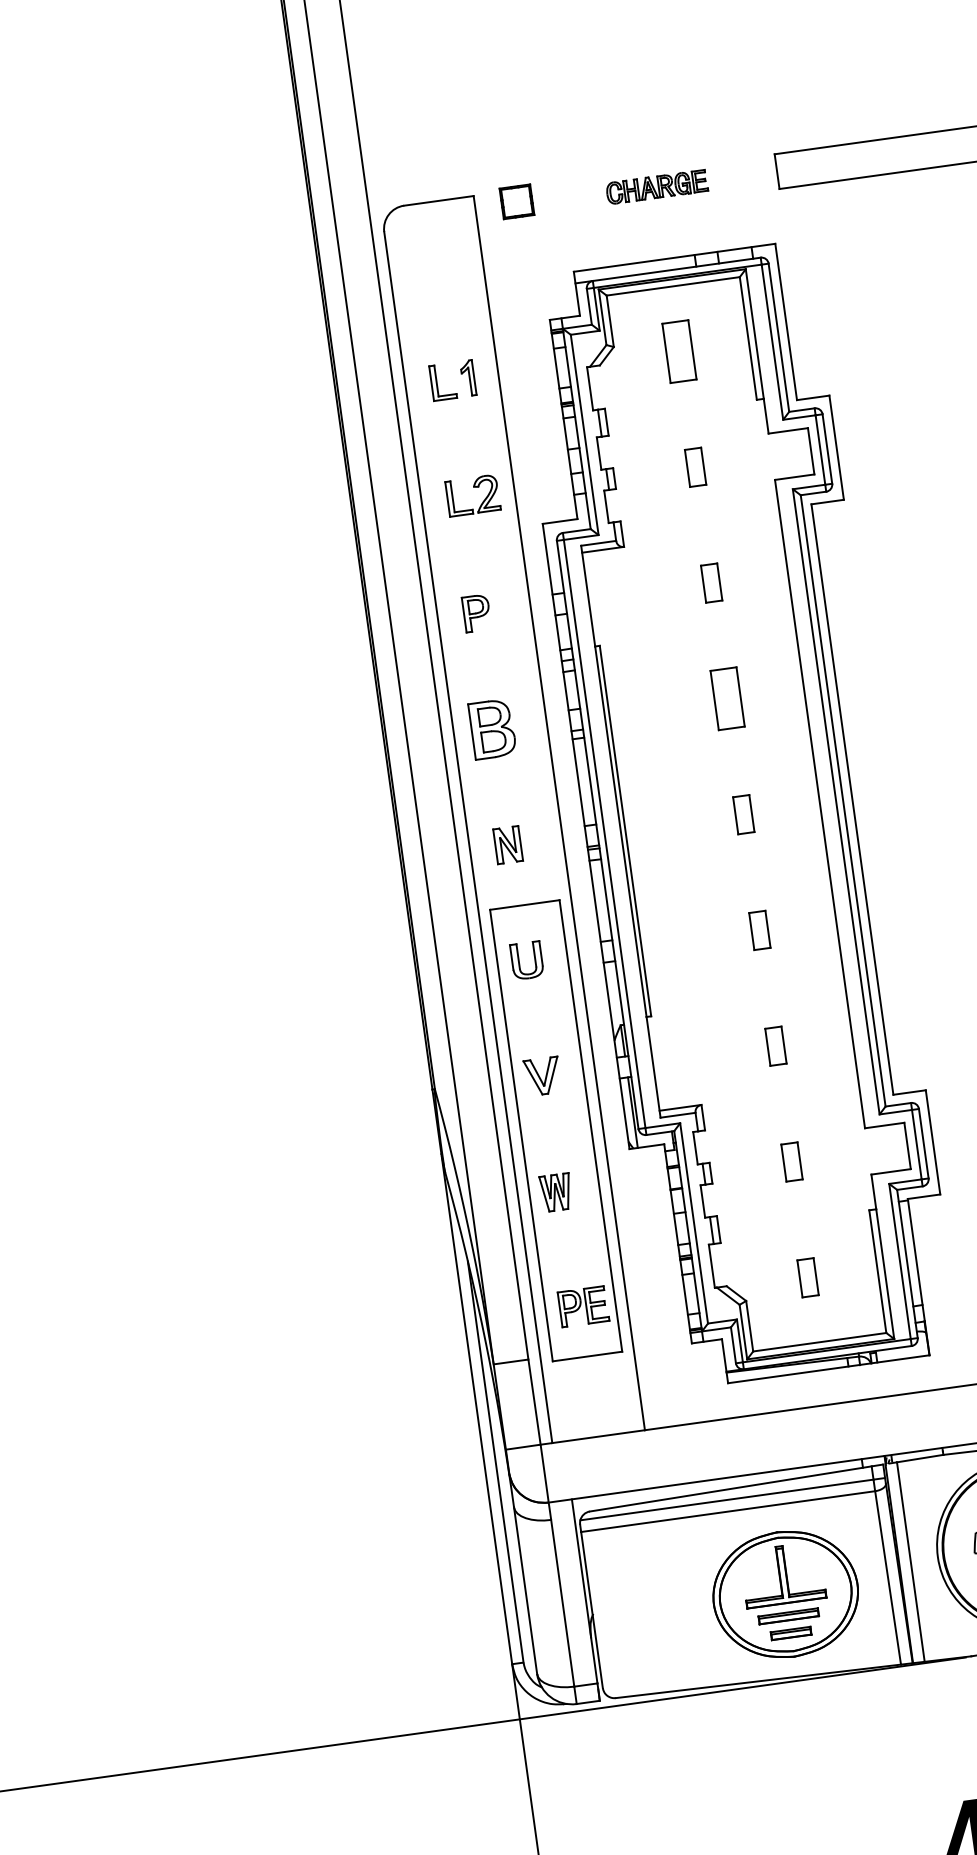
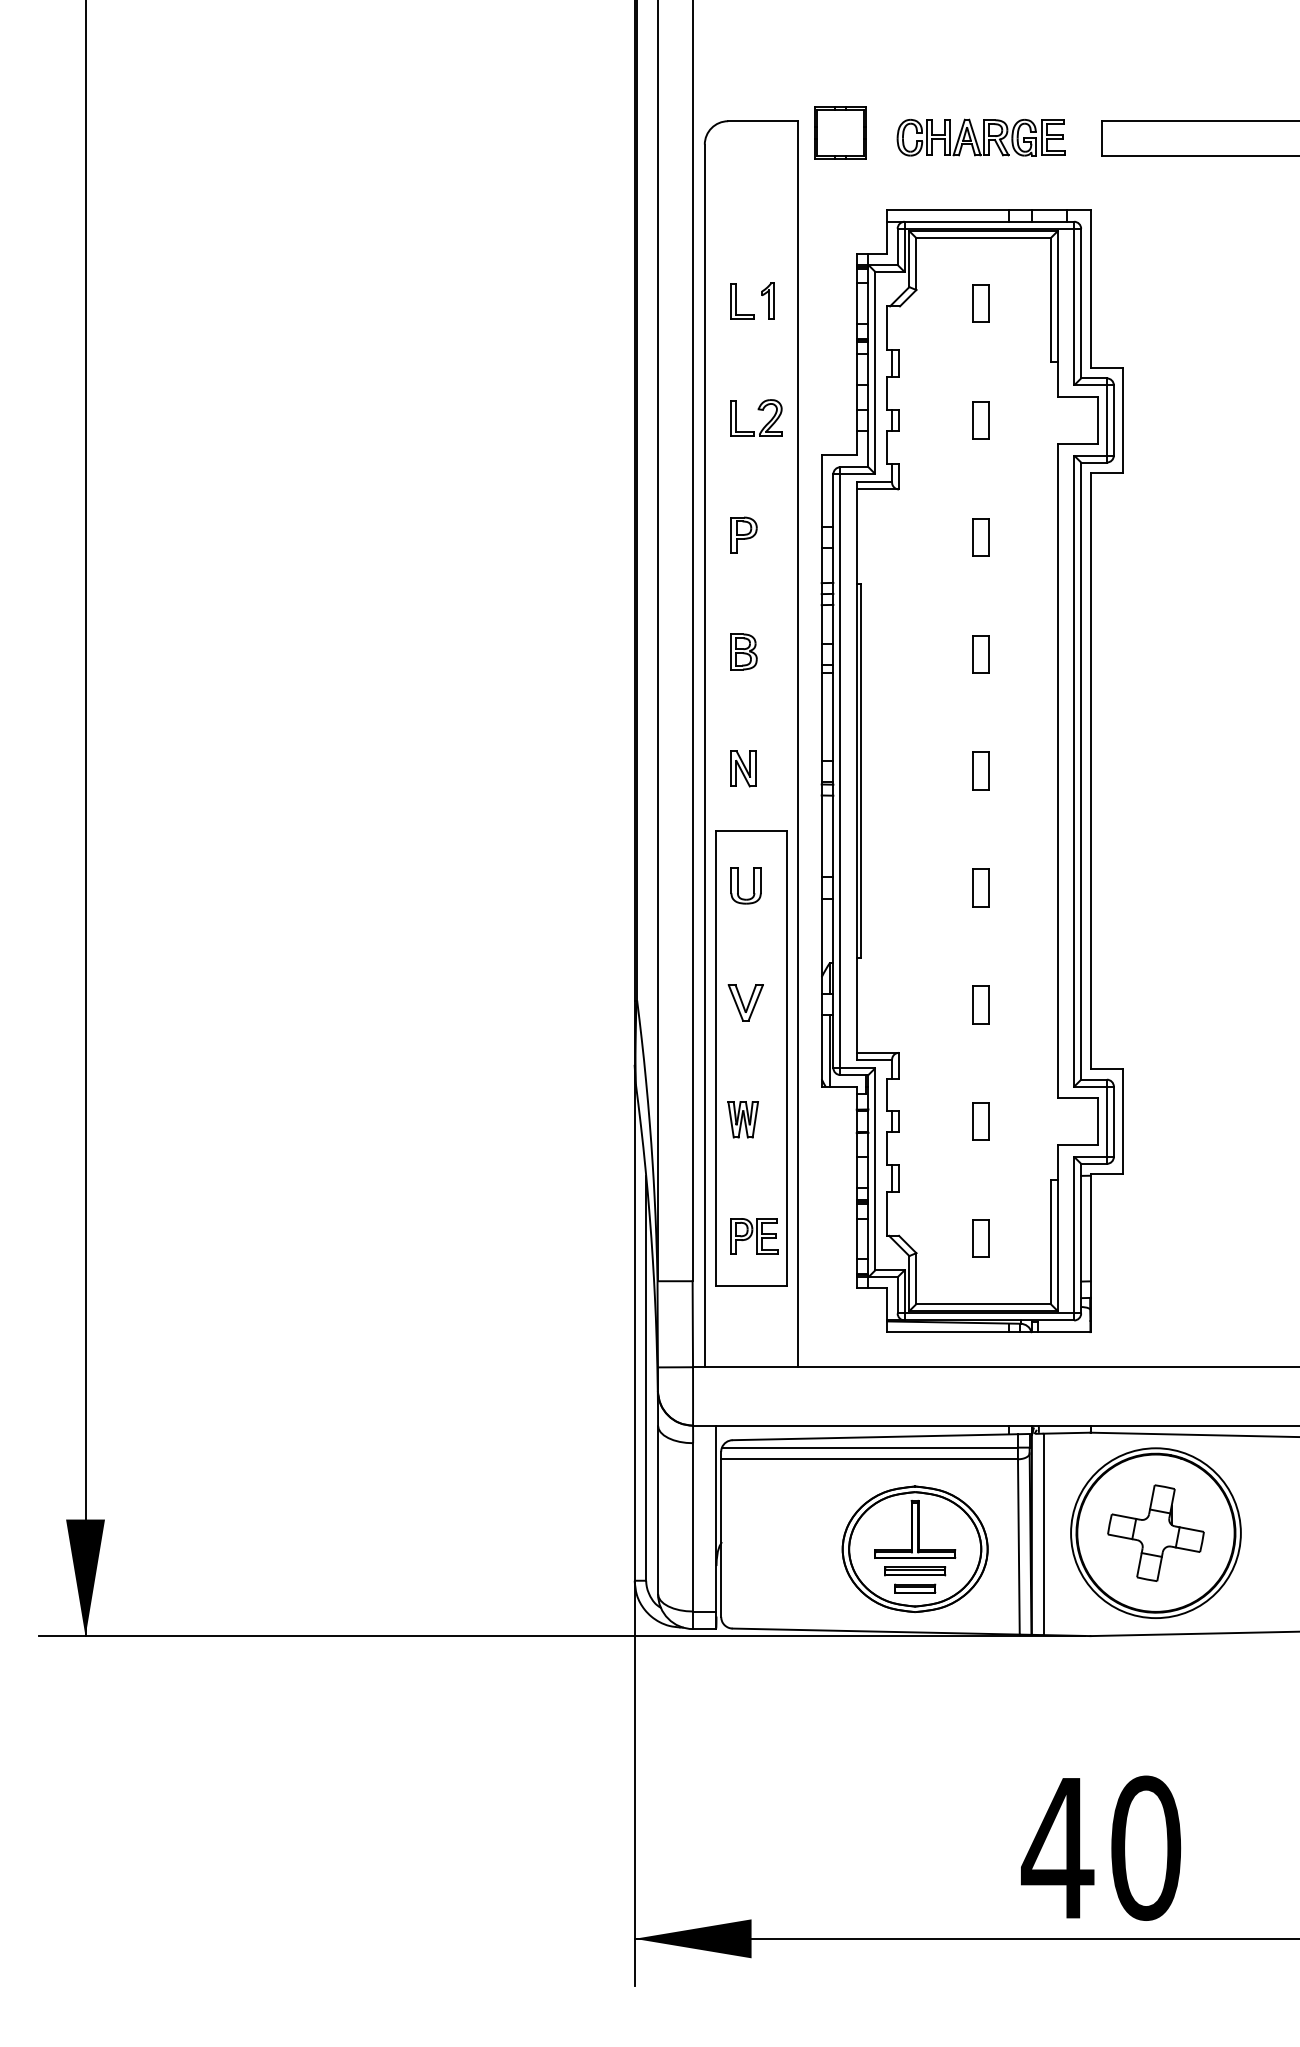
part: (656, 187) -> (980, 137), size x1.67
part: (517, 201) -> (840, 132), size x1.67
part: (679, 351) -> (980, 303), size x0.62
part: (727, 699) -> (980, 654), size x0.62
part: (492, 728) -> (743, 651), size x0.62

